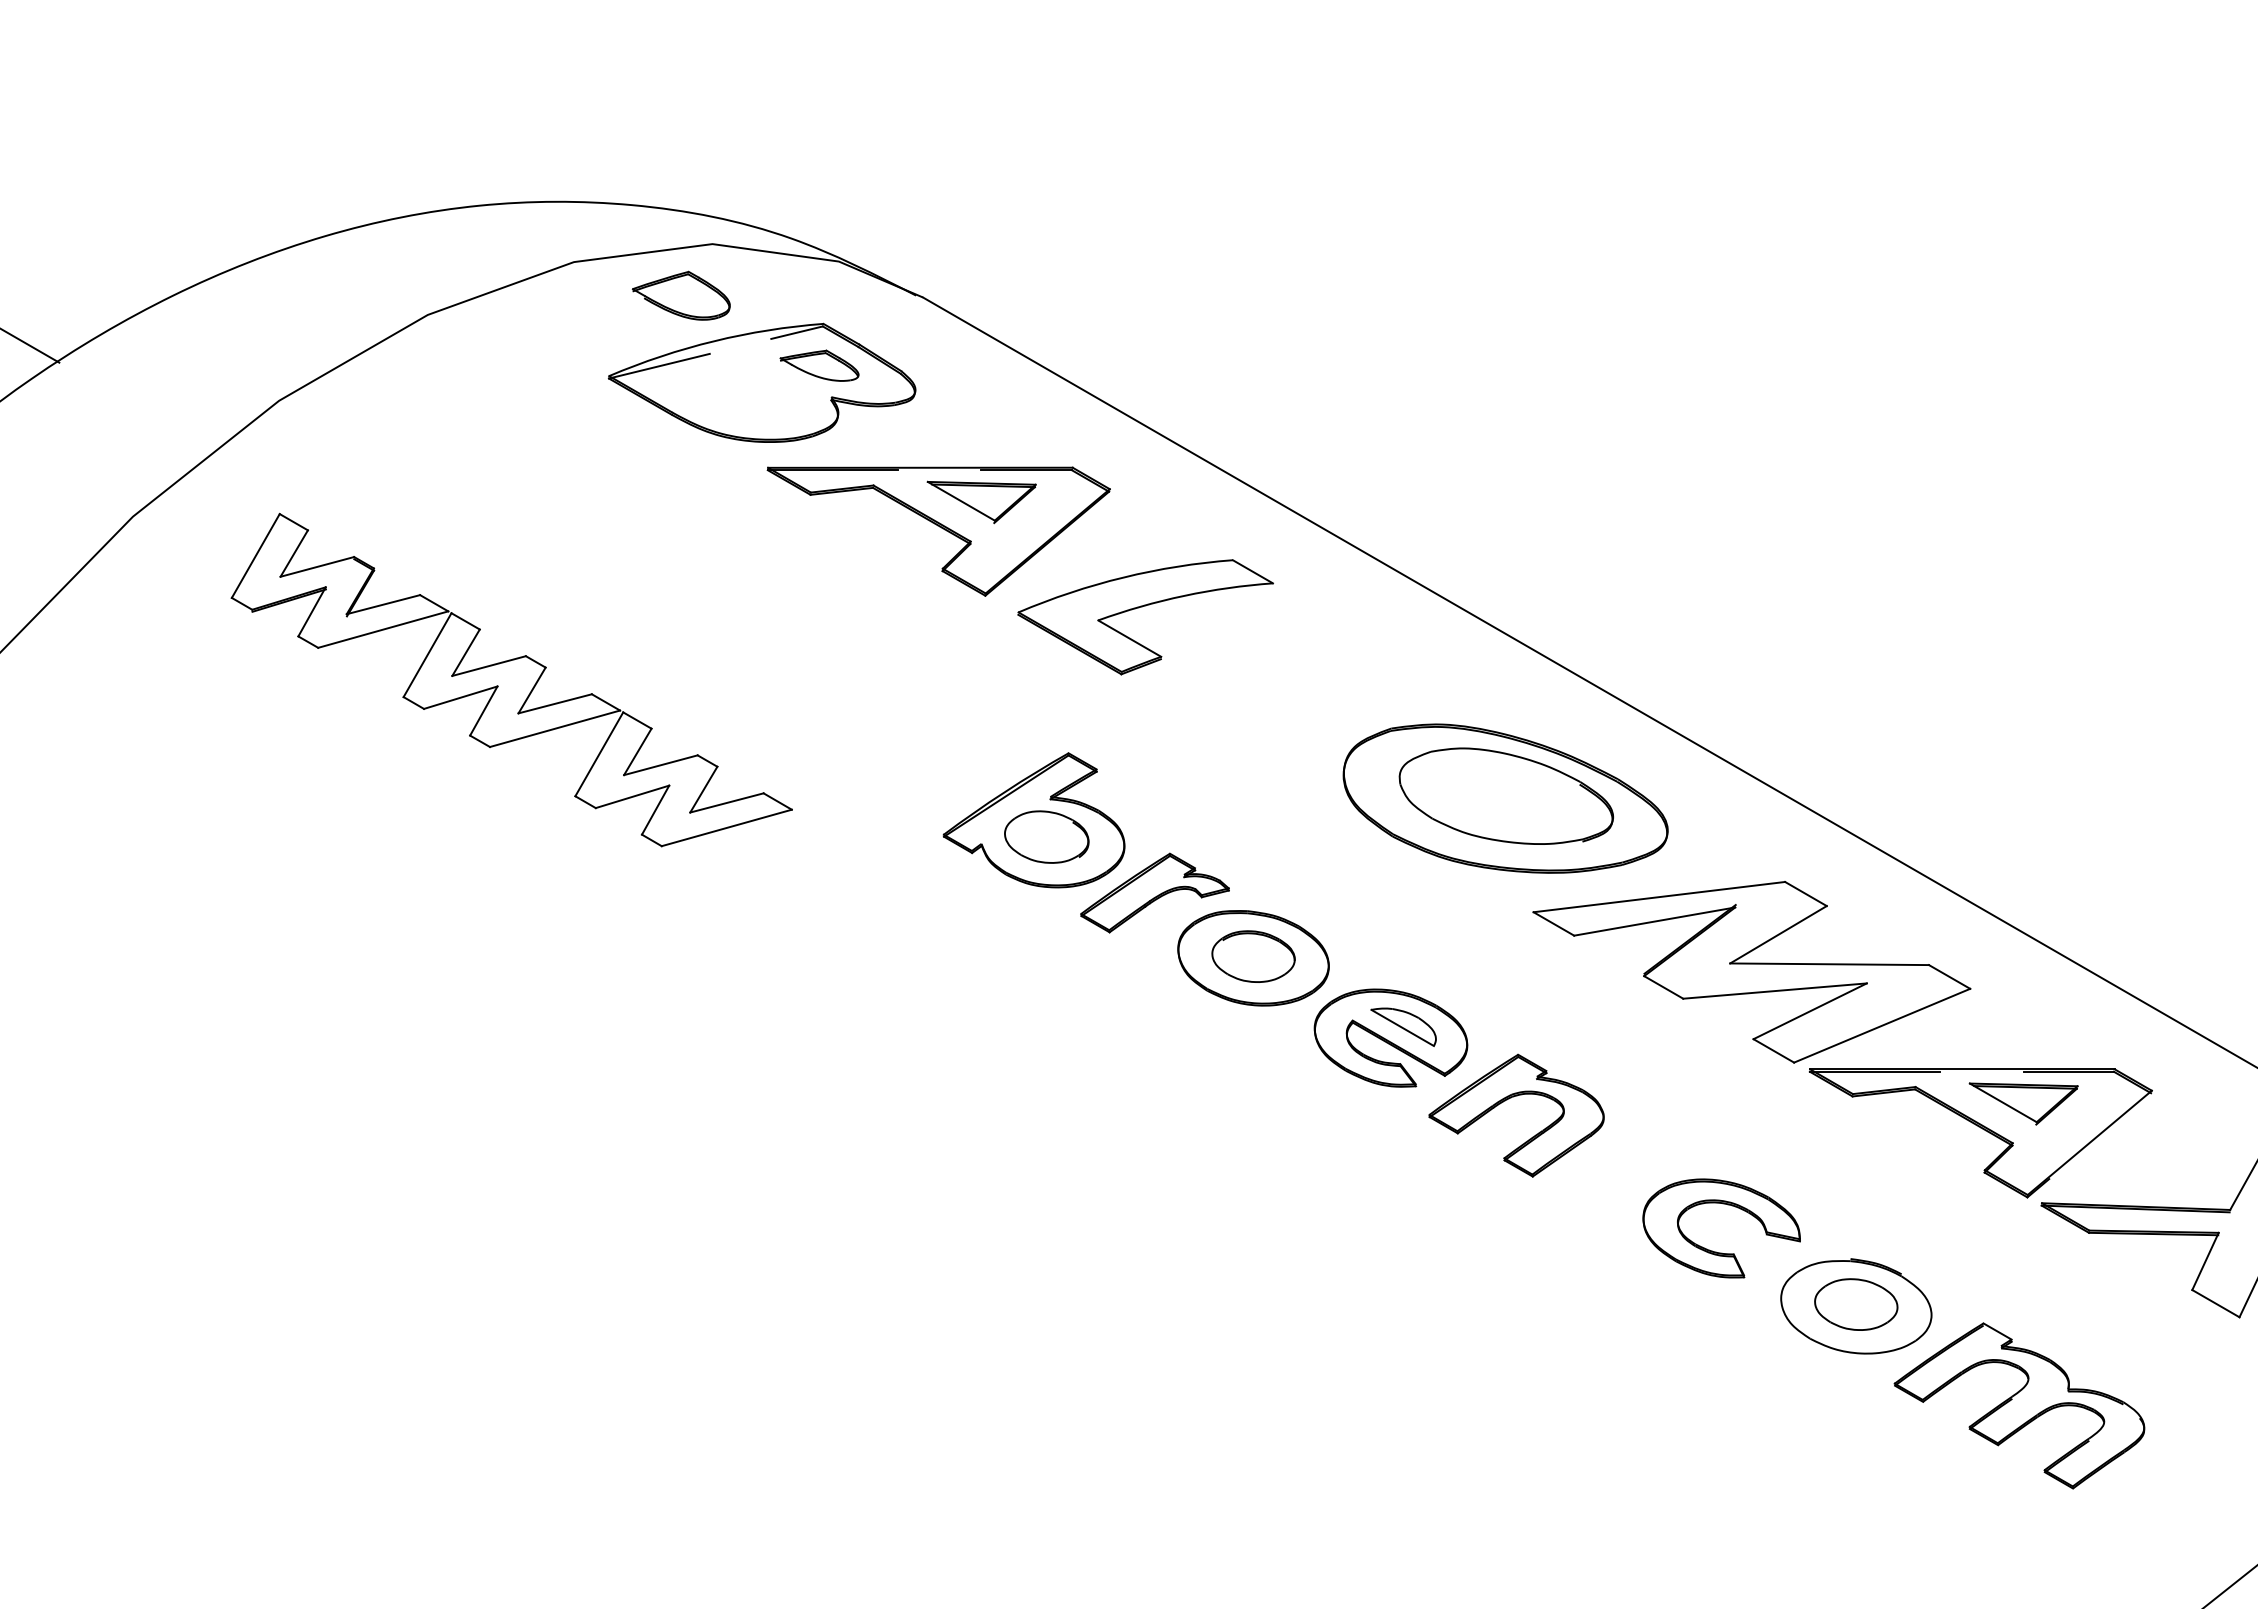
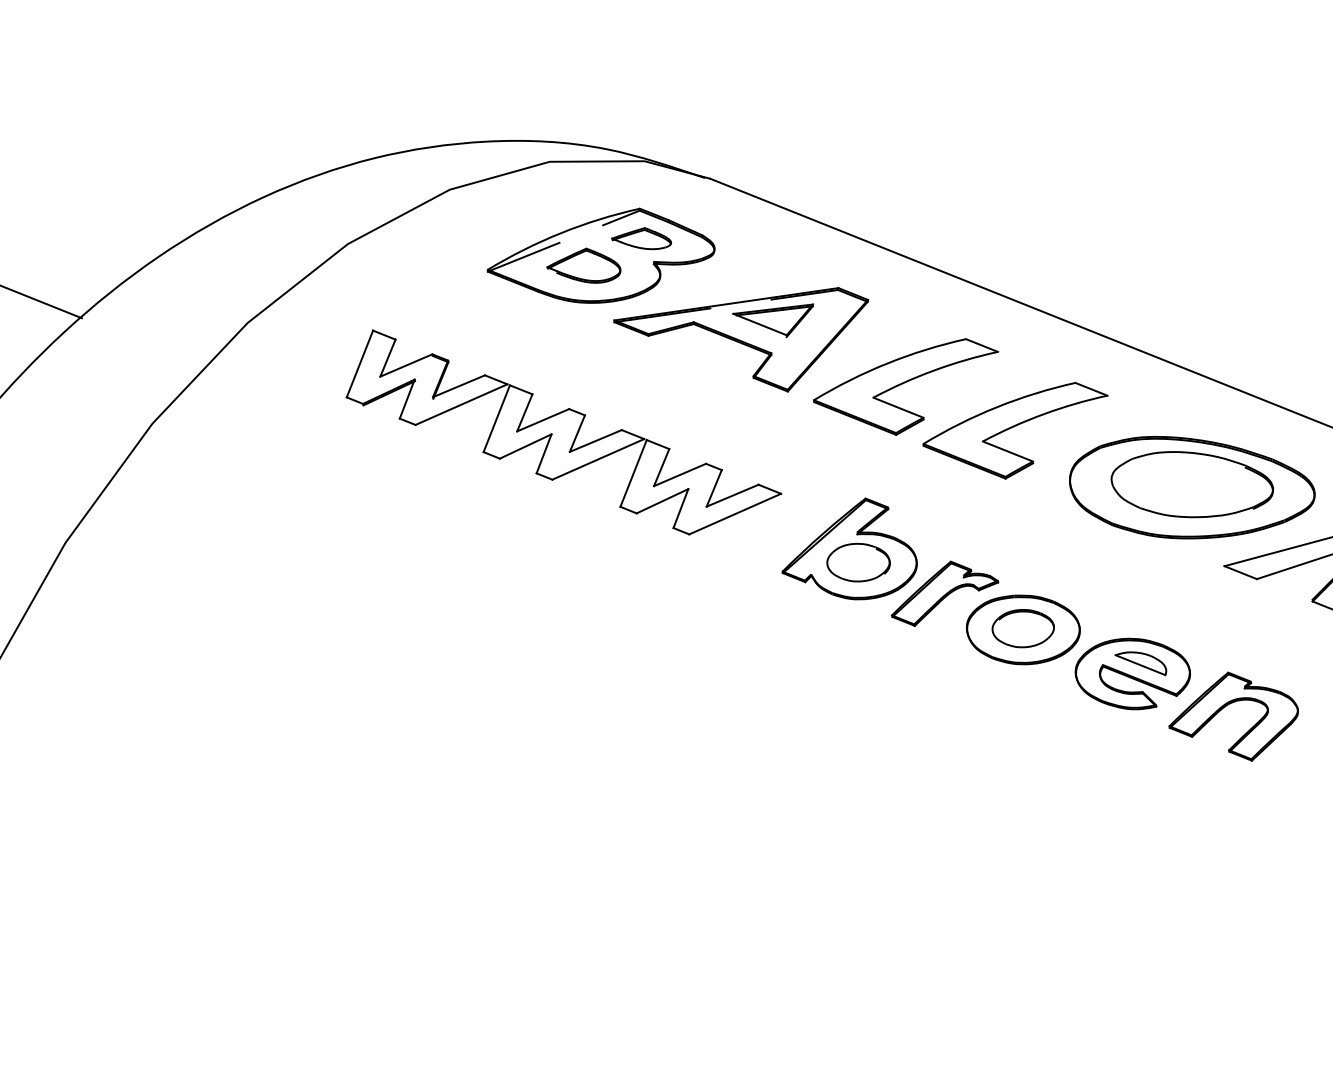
part: (680, 295) -> (582, 266), moved
part: (511, 679) -> (561, 427), moved
part: (1281, 686) -> (1015, 426), added

